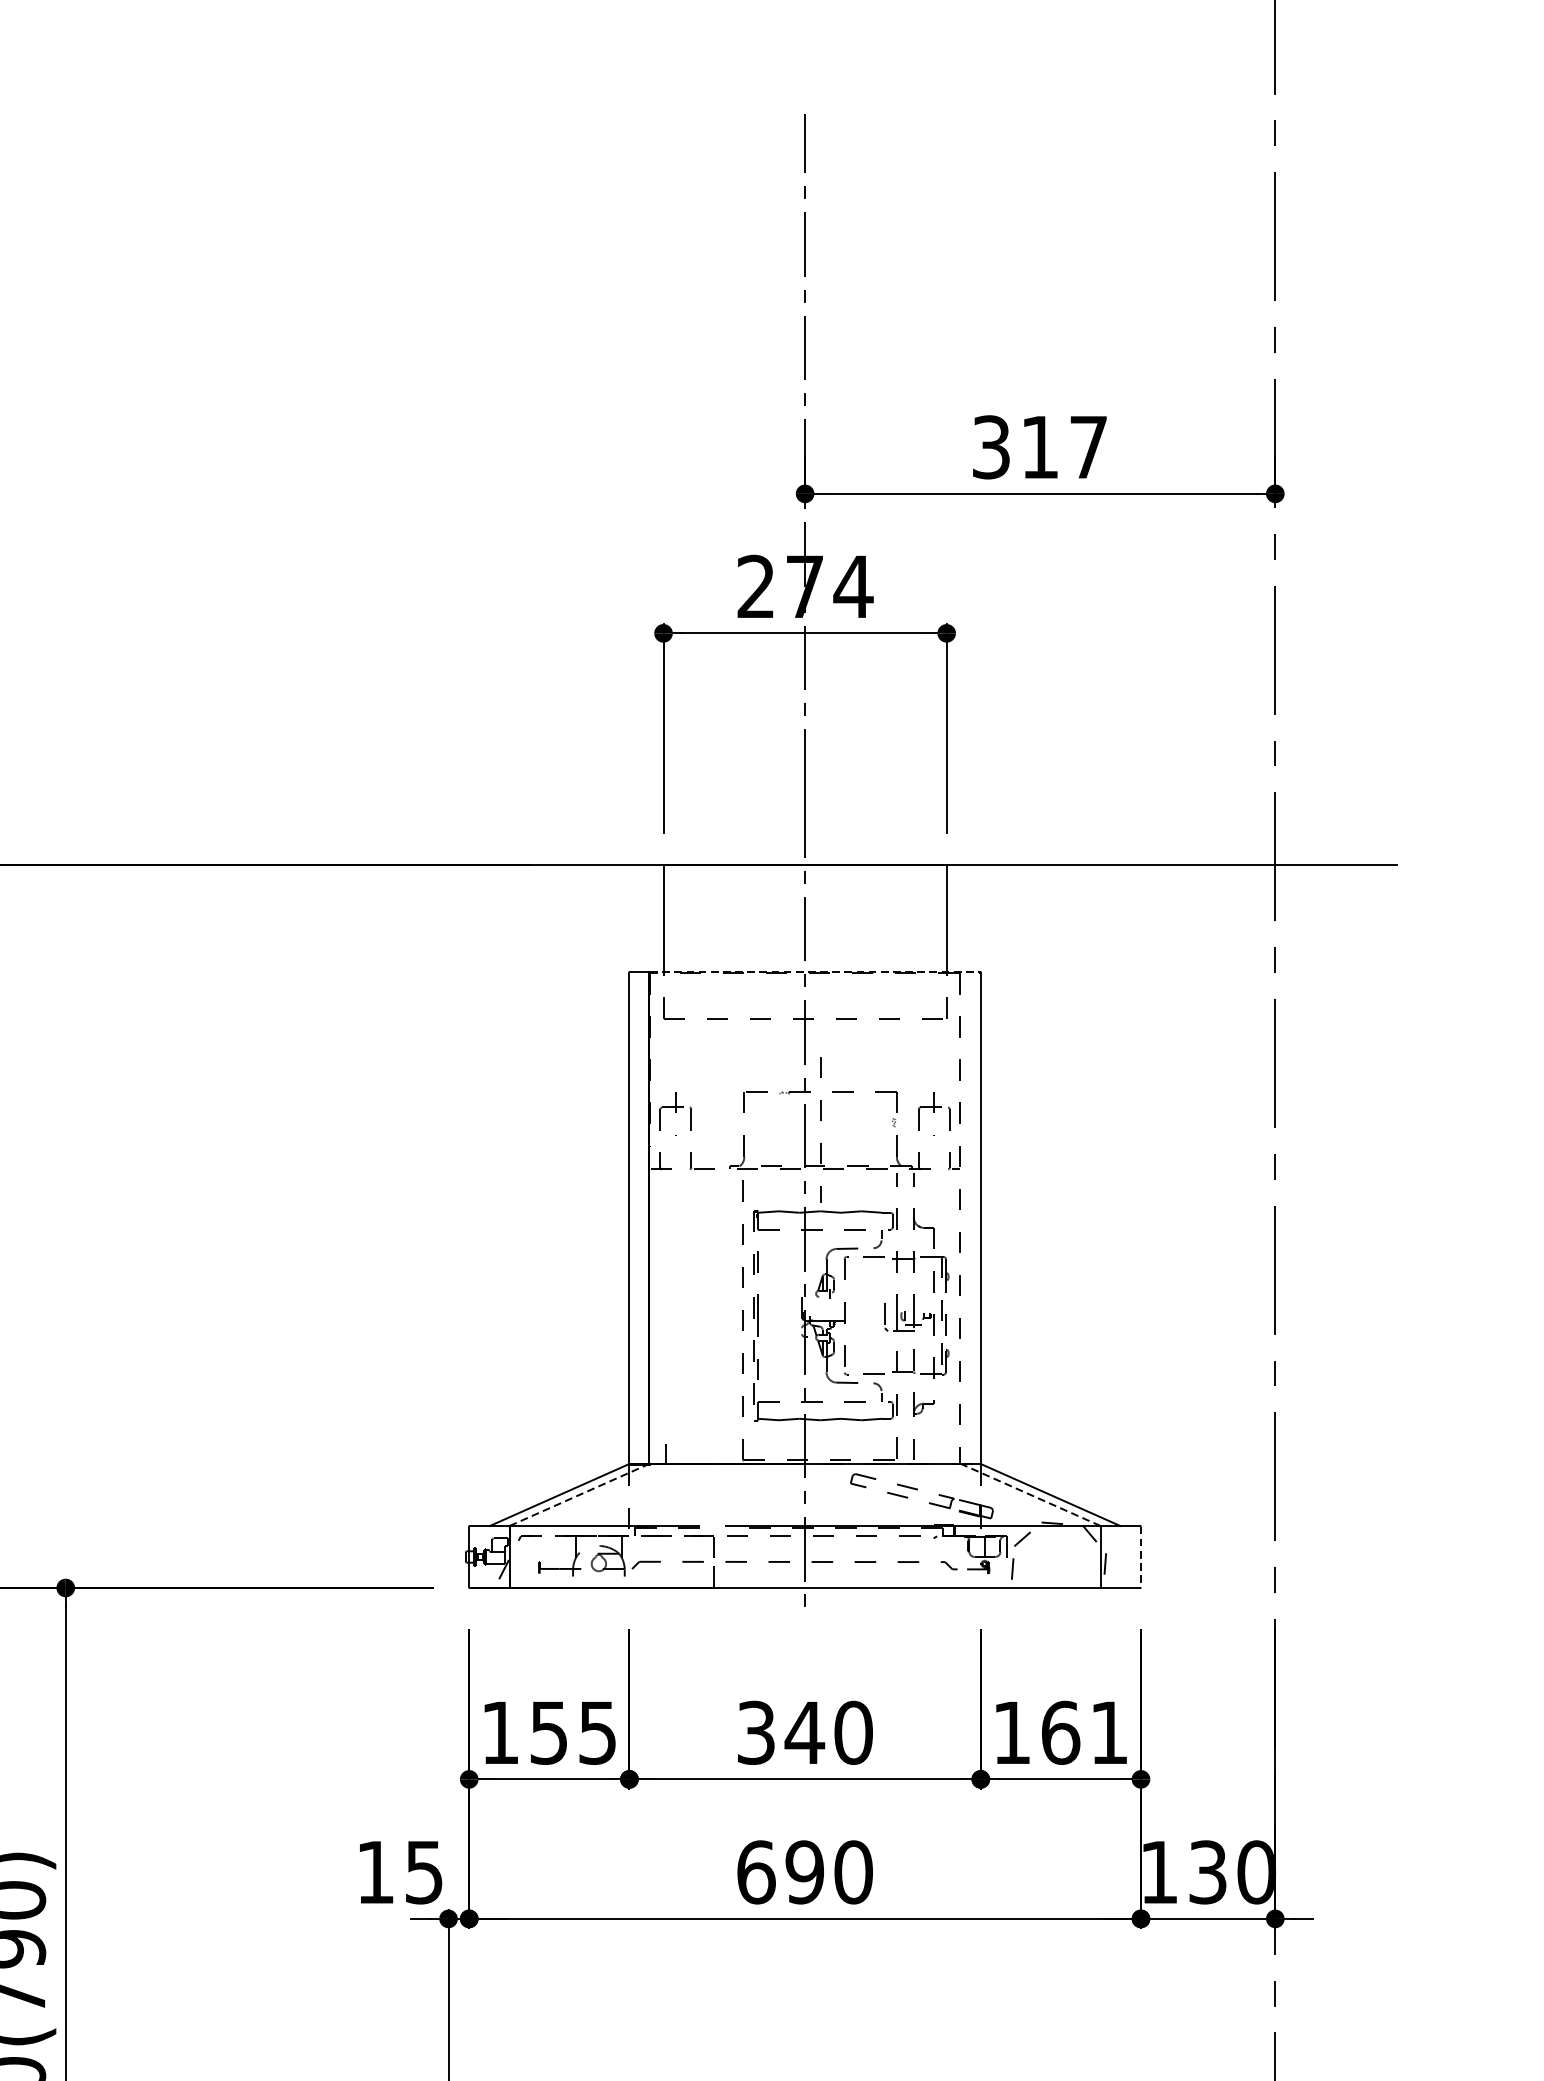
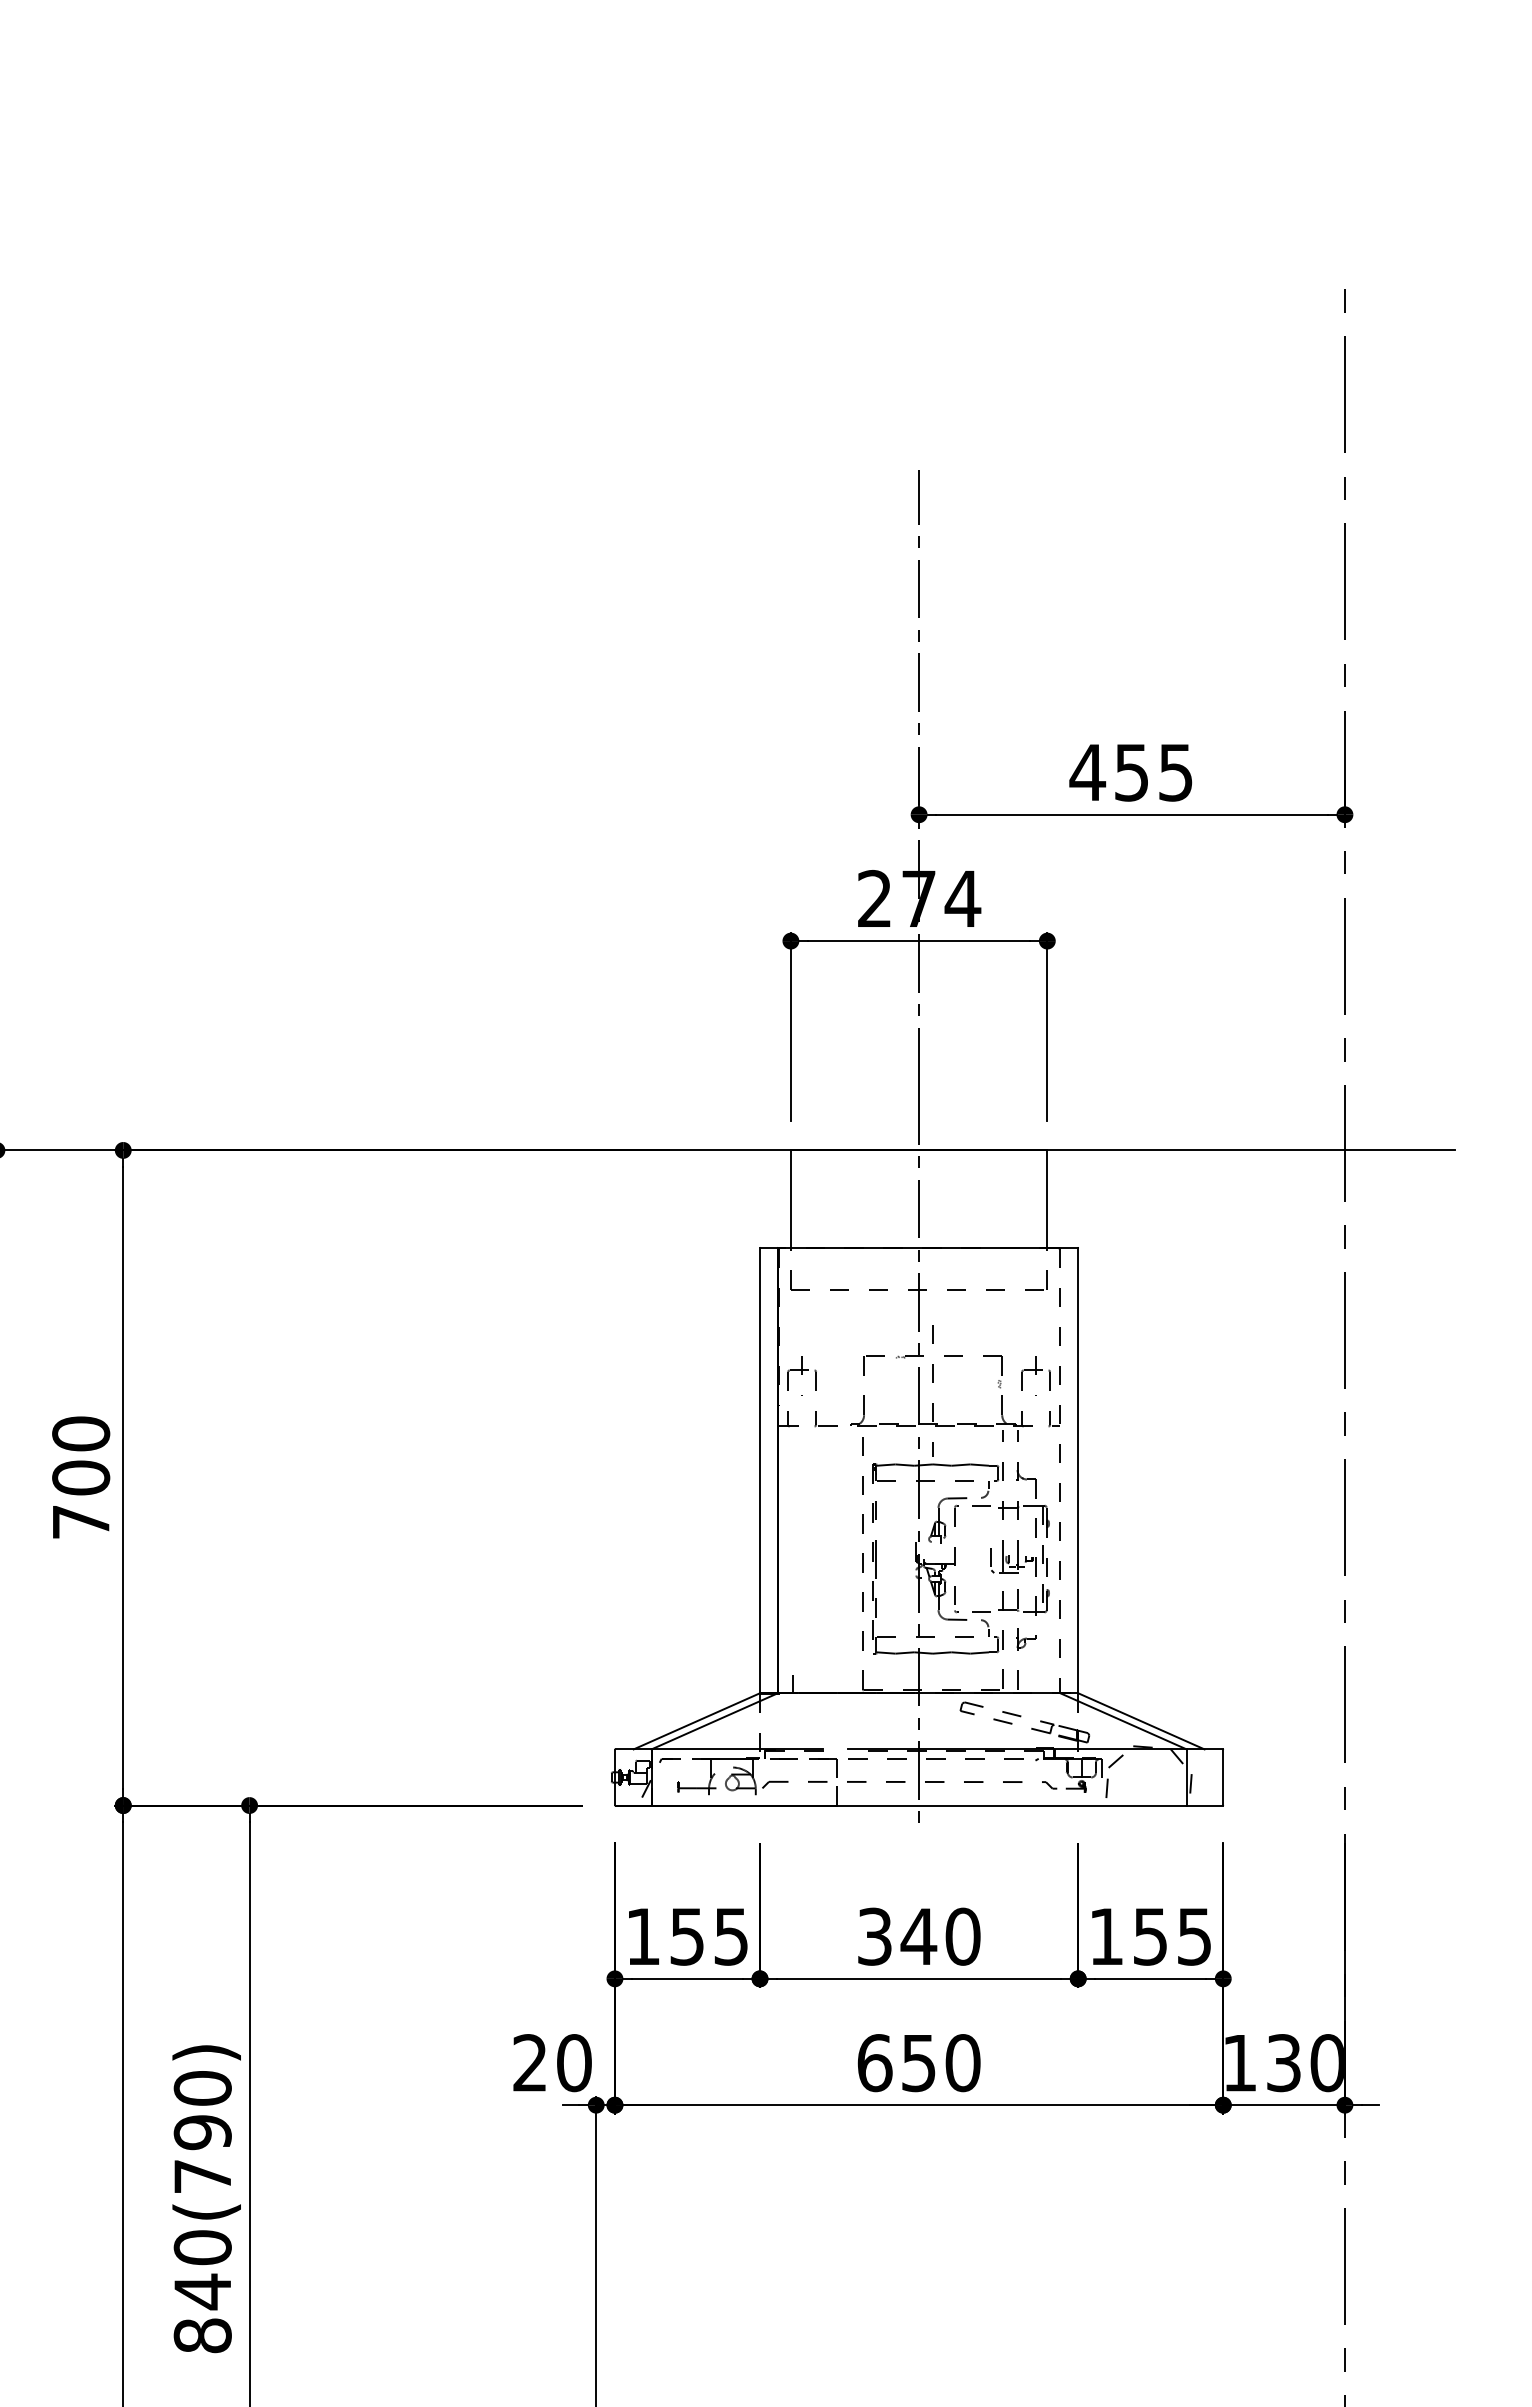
text: (1038, 447) -> (1130, 772), 317 -> 455
line: (815, 971) -> (928, 1247), dashed -> solid
line: (580, 1495) -> (715, 1721), dashed -> solid
line: (1030, 1495) -> (1123, 1721), dashed -> solid
line: (1141, 1557) -> (1223, 1777), dashed -> solid
text: (1083, 1732) -> (1171, 1936), 161 -> 155
text: (804, 1871) -> (918, 2062), 690 -> 650
text: (400, 1872) -> (552, 2063), 15 -> 20

